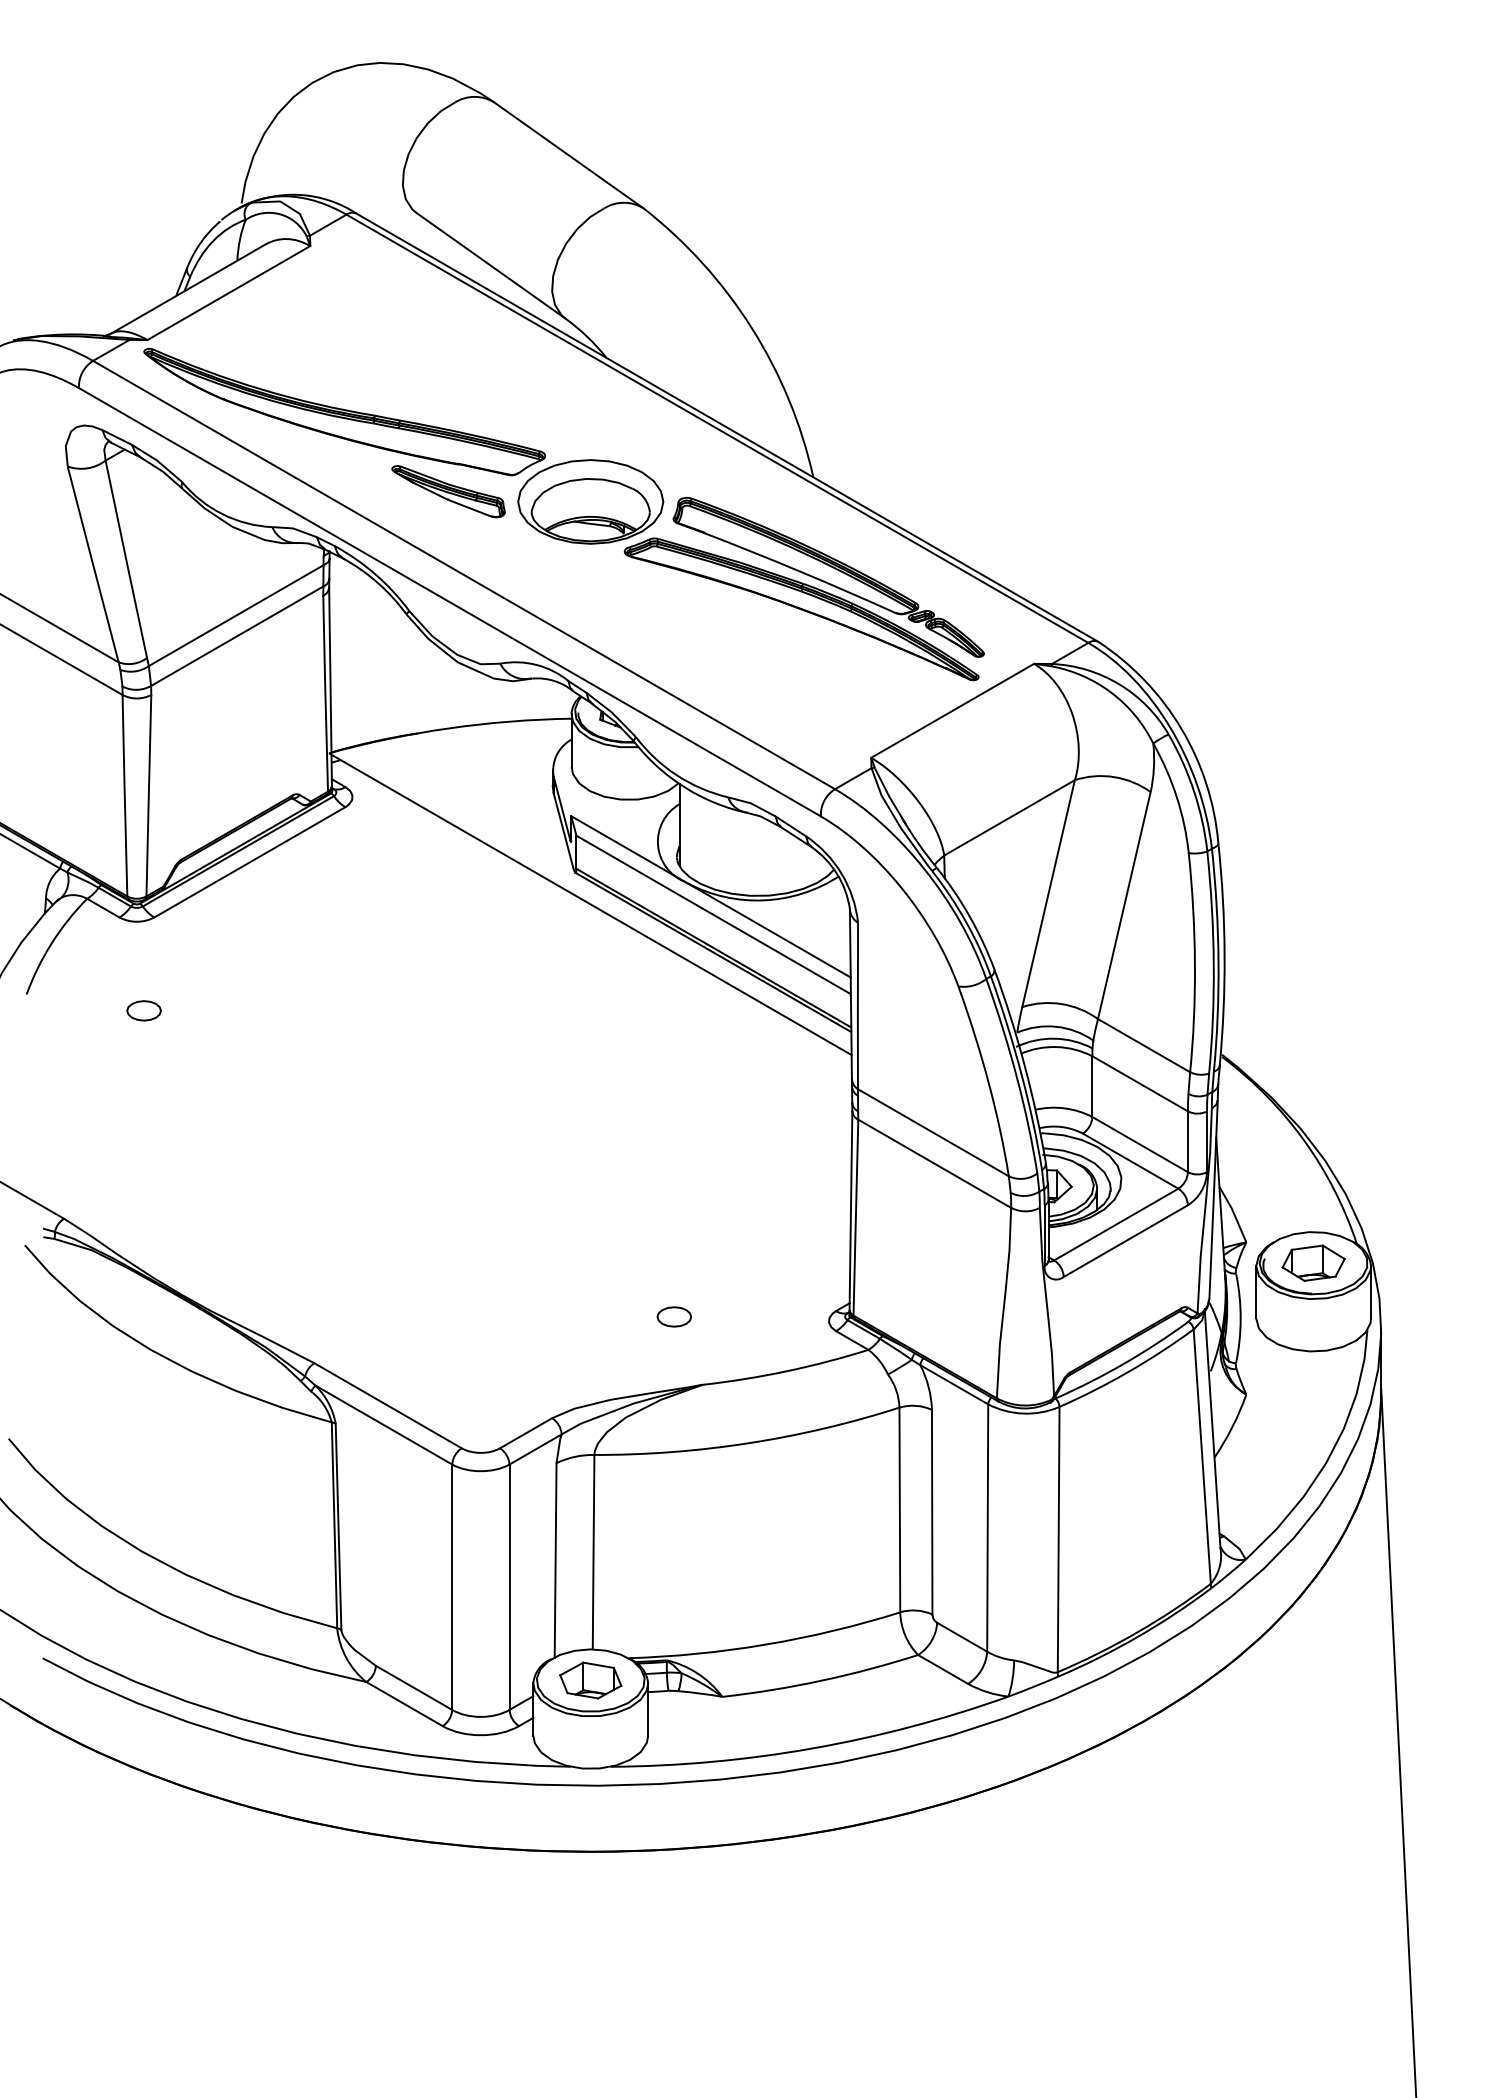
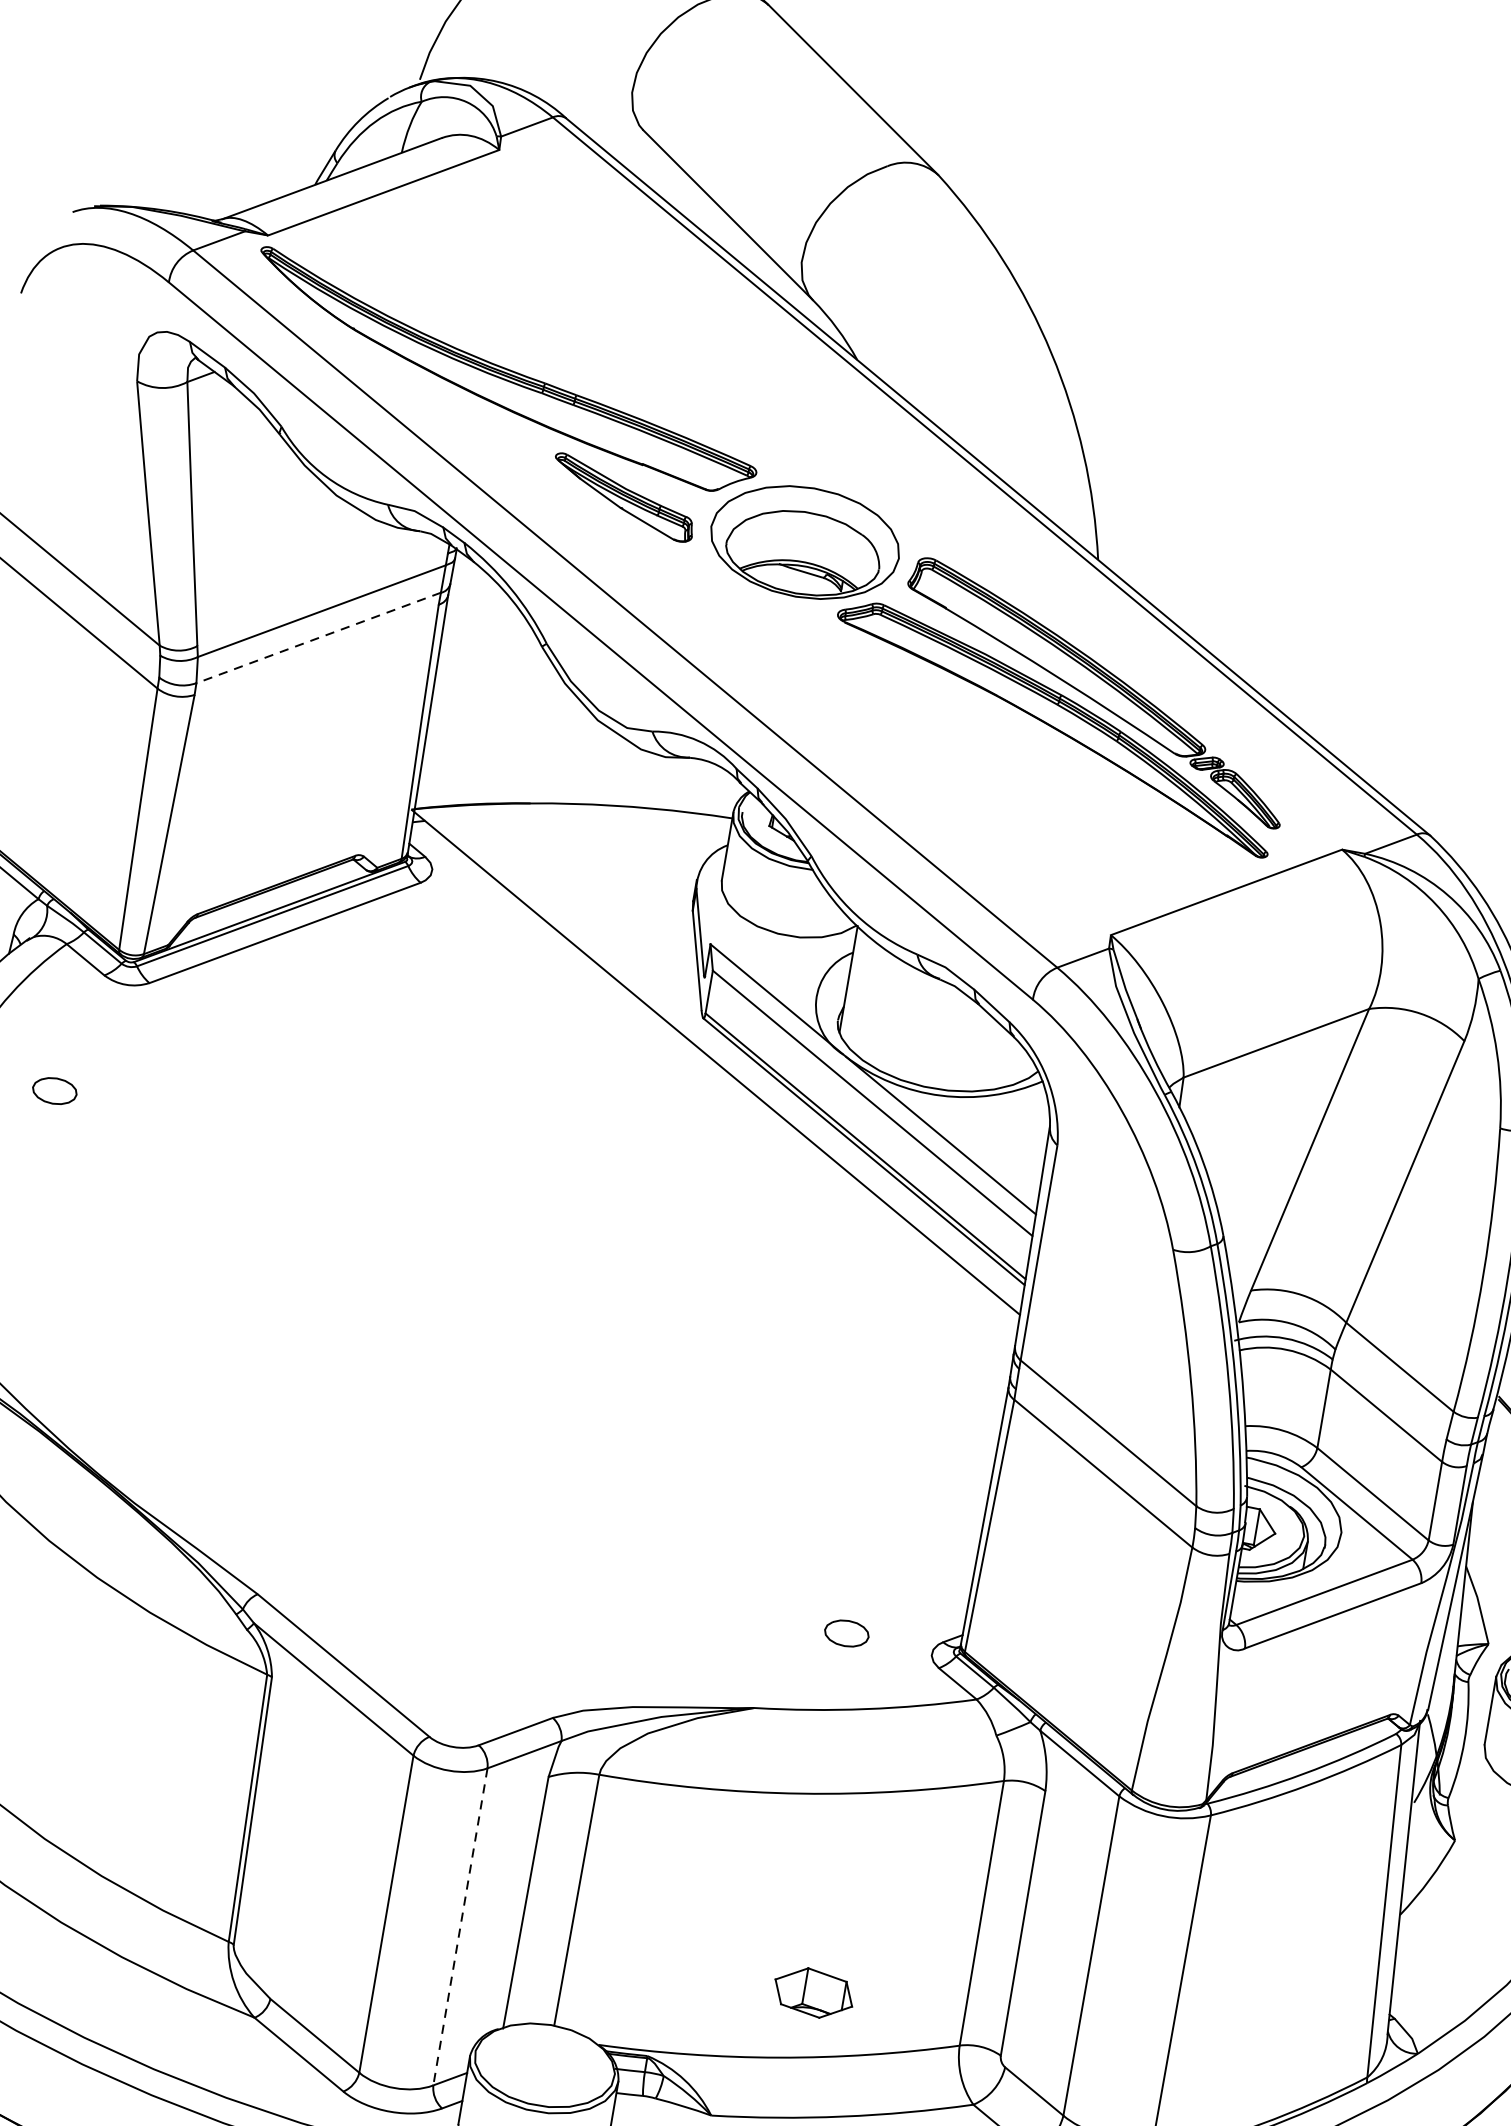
line: (236, 636) -> (317, 638), solid -> dashed
part: (143, 1010) -> (54, 1090), moved
part: (674, 1316) -> (847, 1632), moved
line: (509, 1587) -> (460, 1927), solid -> dashed
part: (590, 1680) -> (813, 1992), moved

